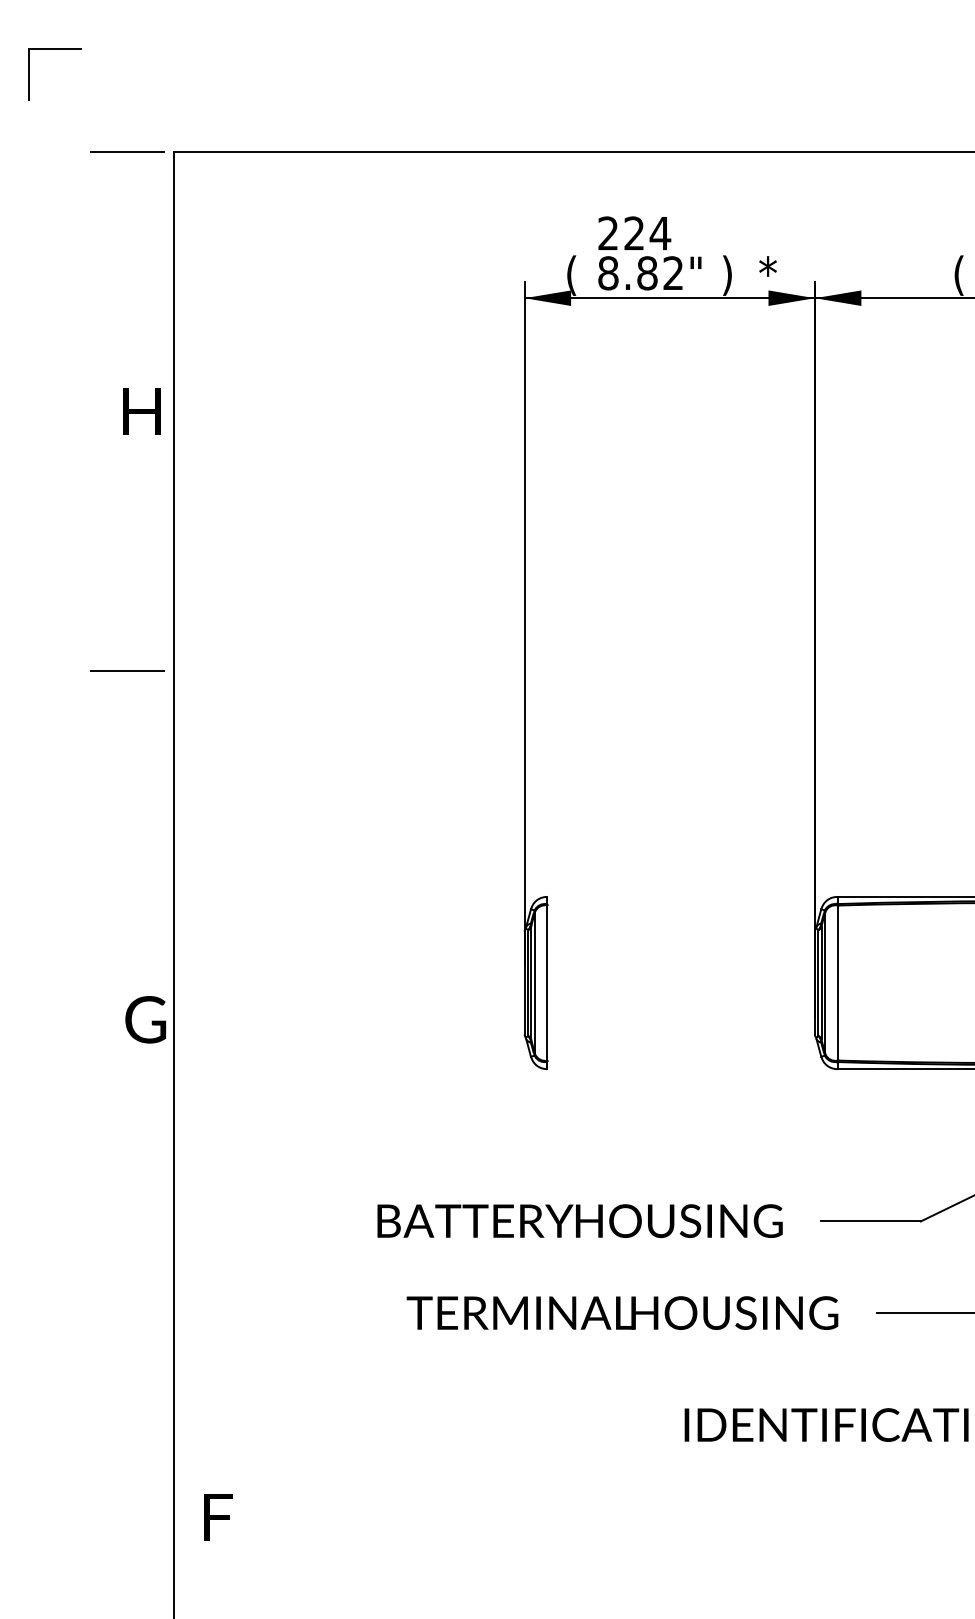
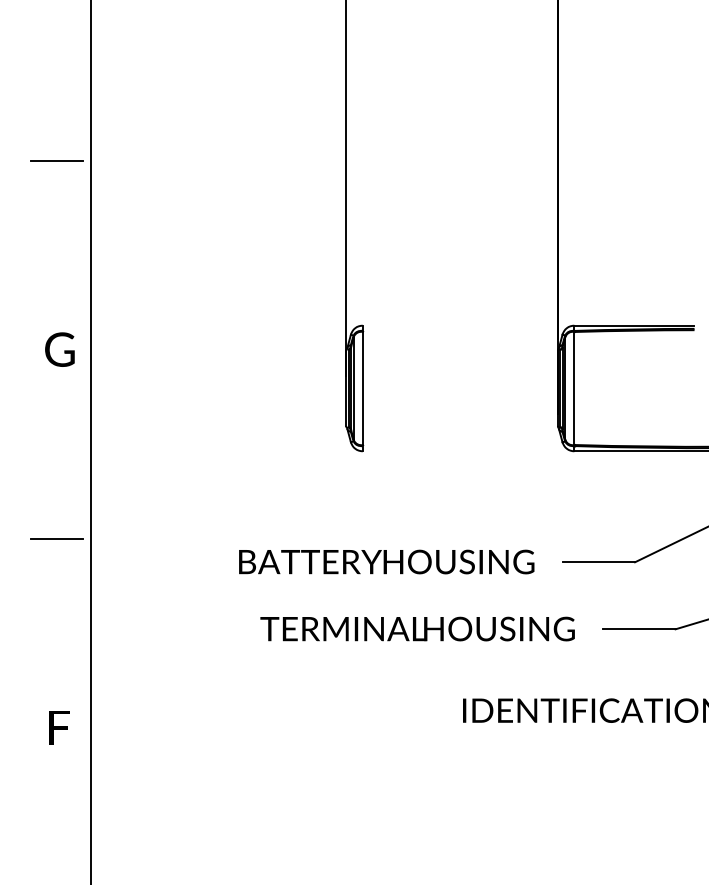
text: (145, 1019) -> (59, 349), moved
line: (127, 1189) -> (56, 538), added
text: (218, 1517) -> (59, 727), moved

